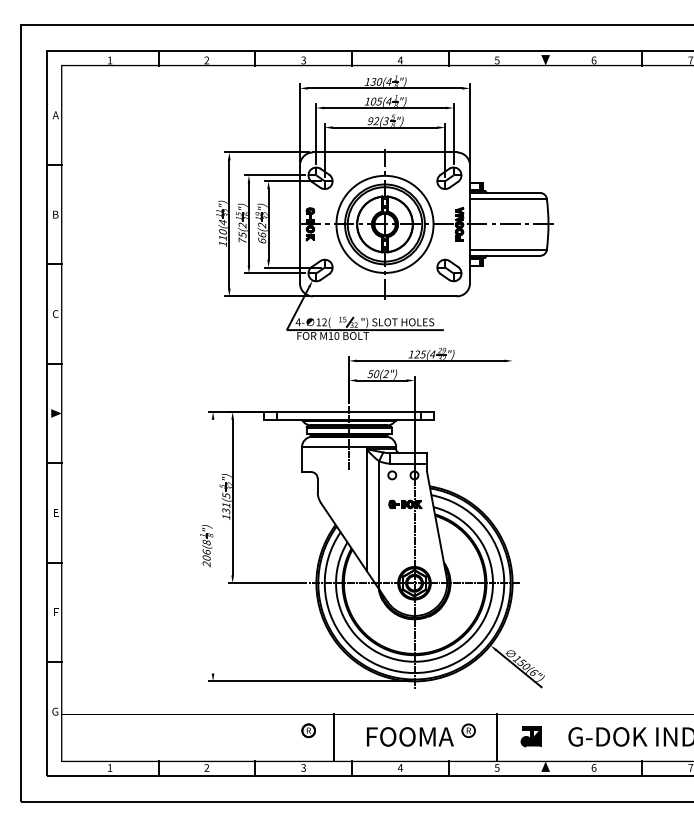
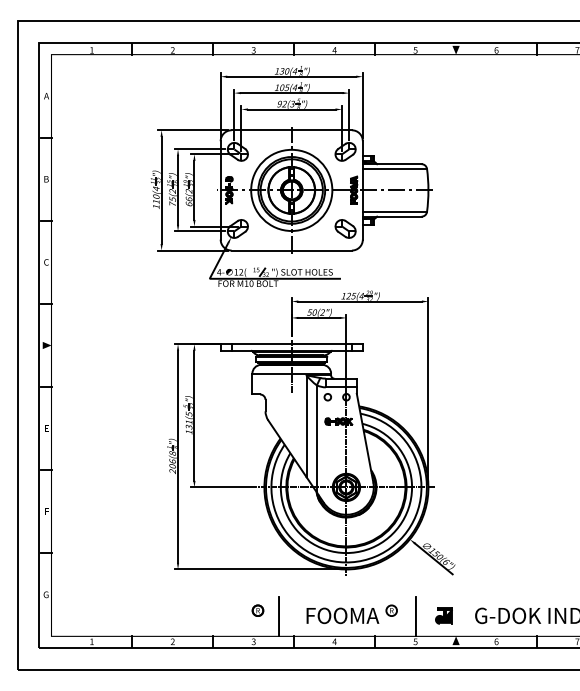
part: (384, 207) -> (291, 176), moved
line: (512, 468) -> (428, 391), added
line: (213, 546) -> (178, 456), added

